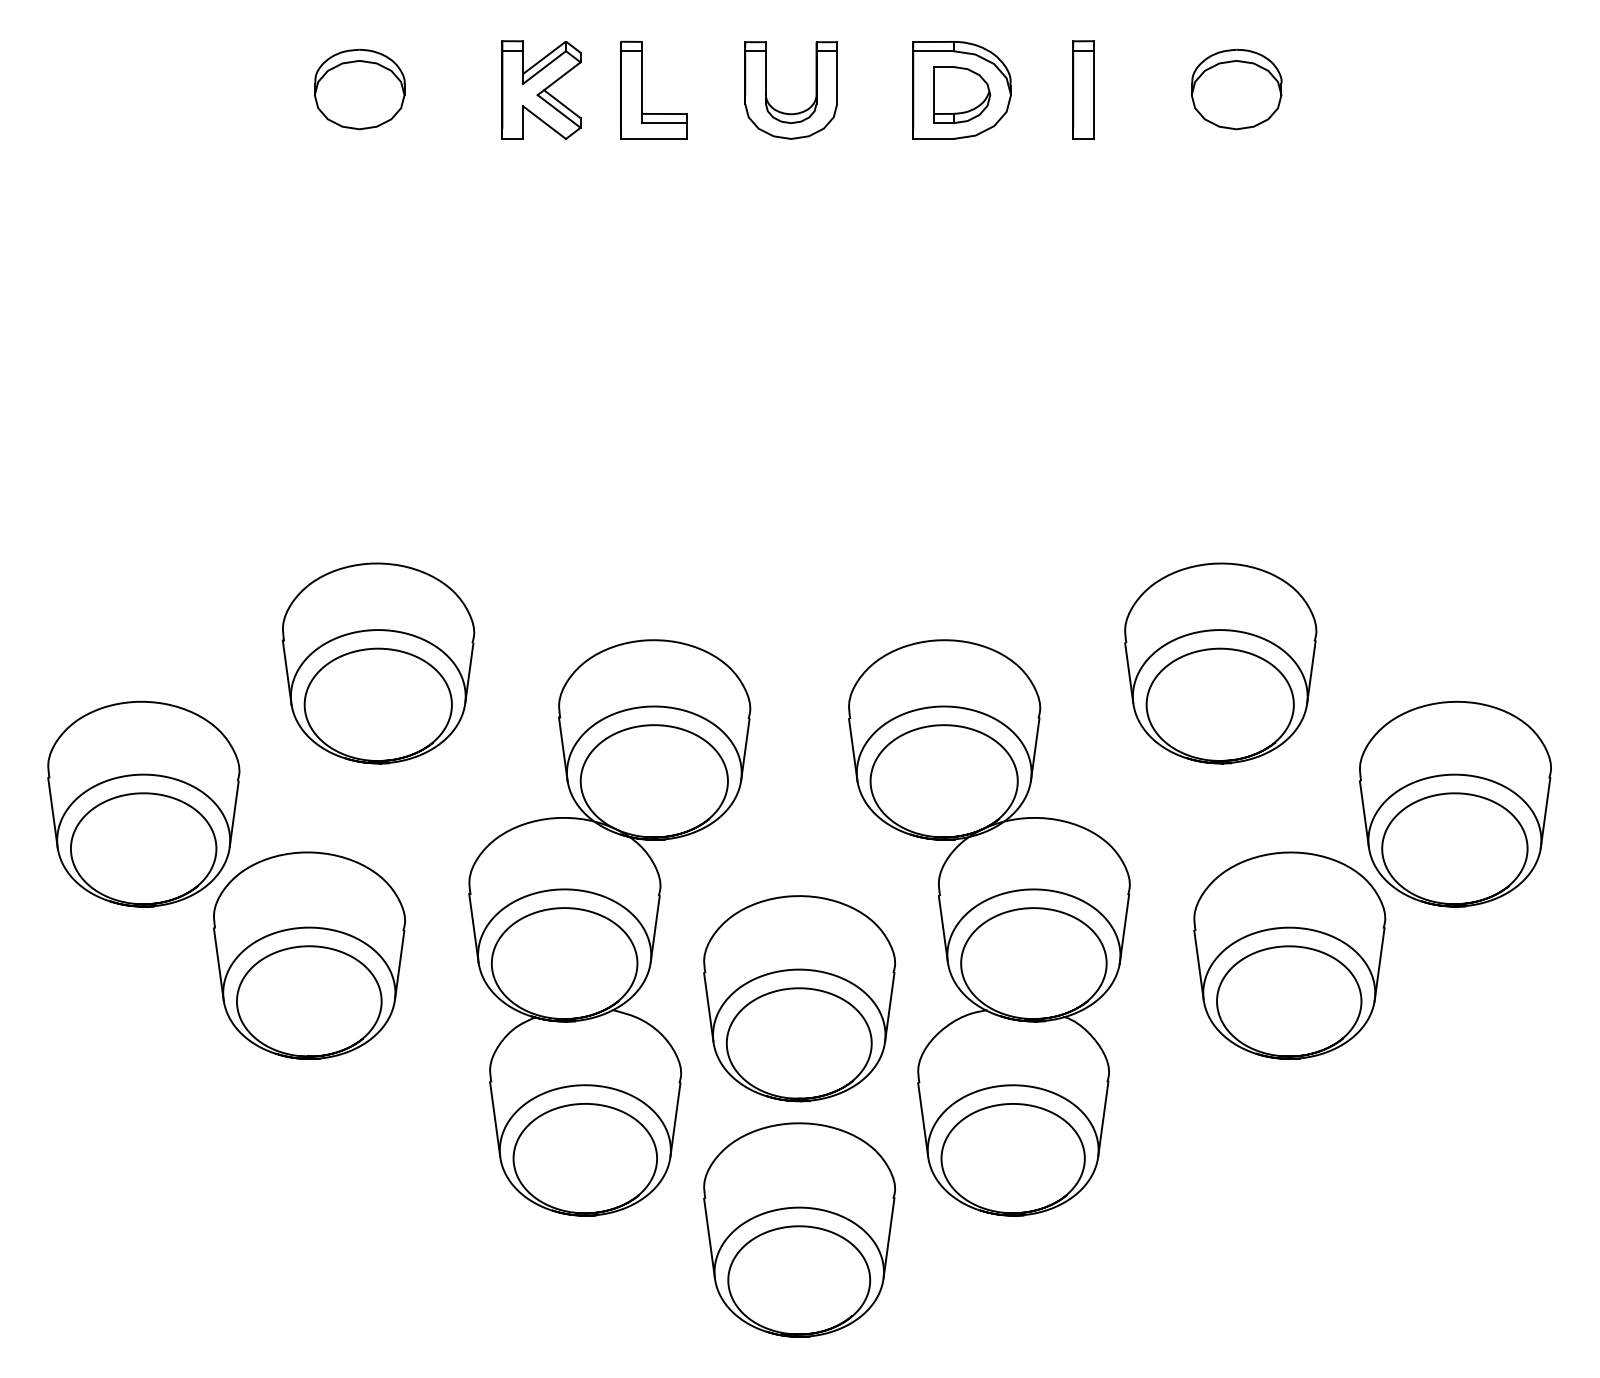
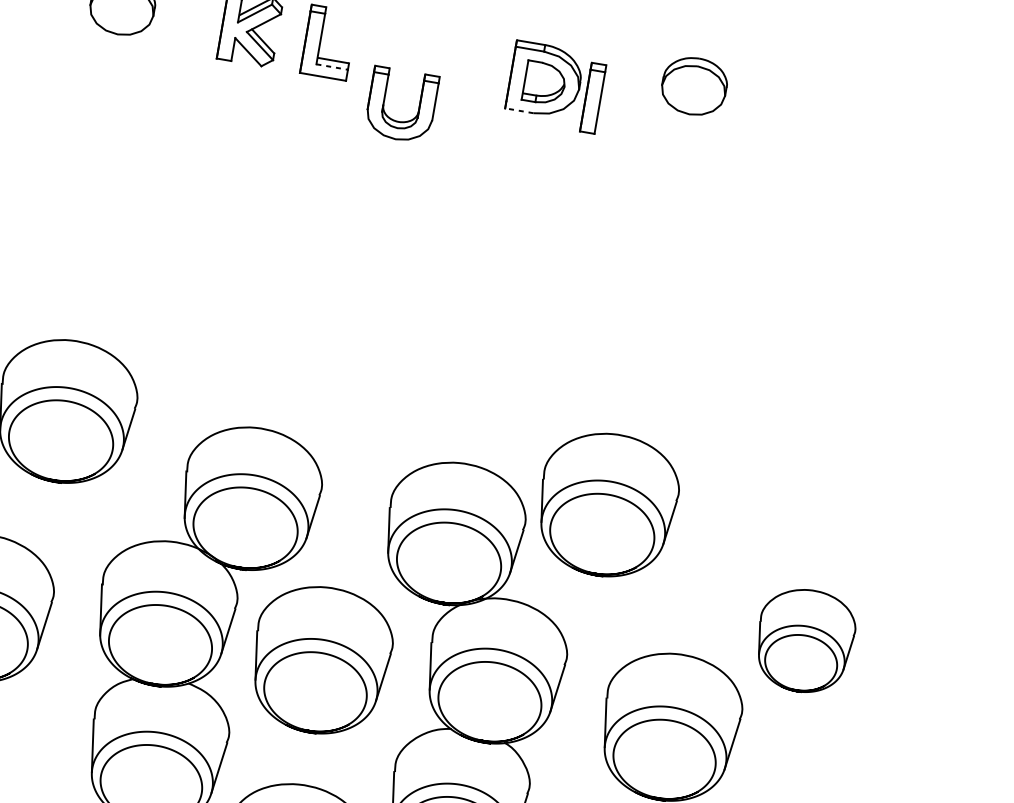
part: (1083, 89) -> (593, 97), moved
part: (1236, 89) -> (694, 86), moved
part: (786, 112) -> (395, 120), moved
line: (664, 123) -> (332, 67), solid -> dashed
line: (932, 138) -> (518, 110), solid -> dashed
part: (1220, 663) -> (607, 505), moved
part: (1455, 803) -> (805, 640), size x0.7
part: (799, 998) -> (321, 660), moved

